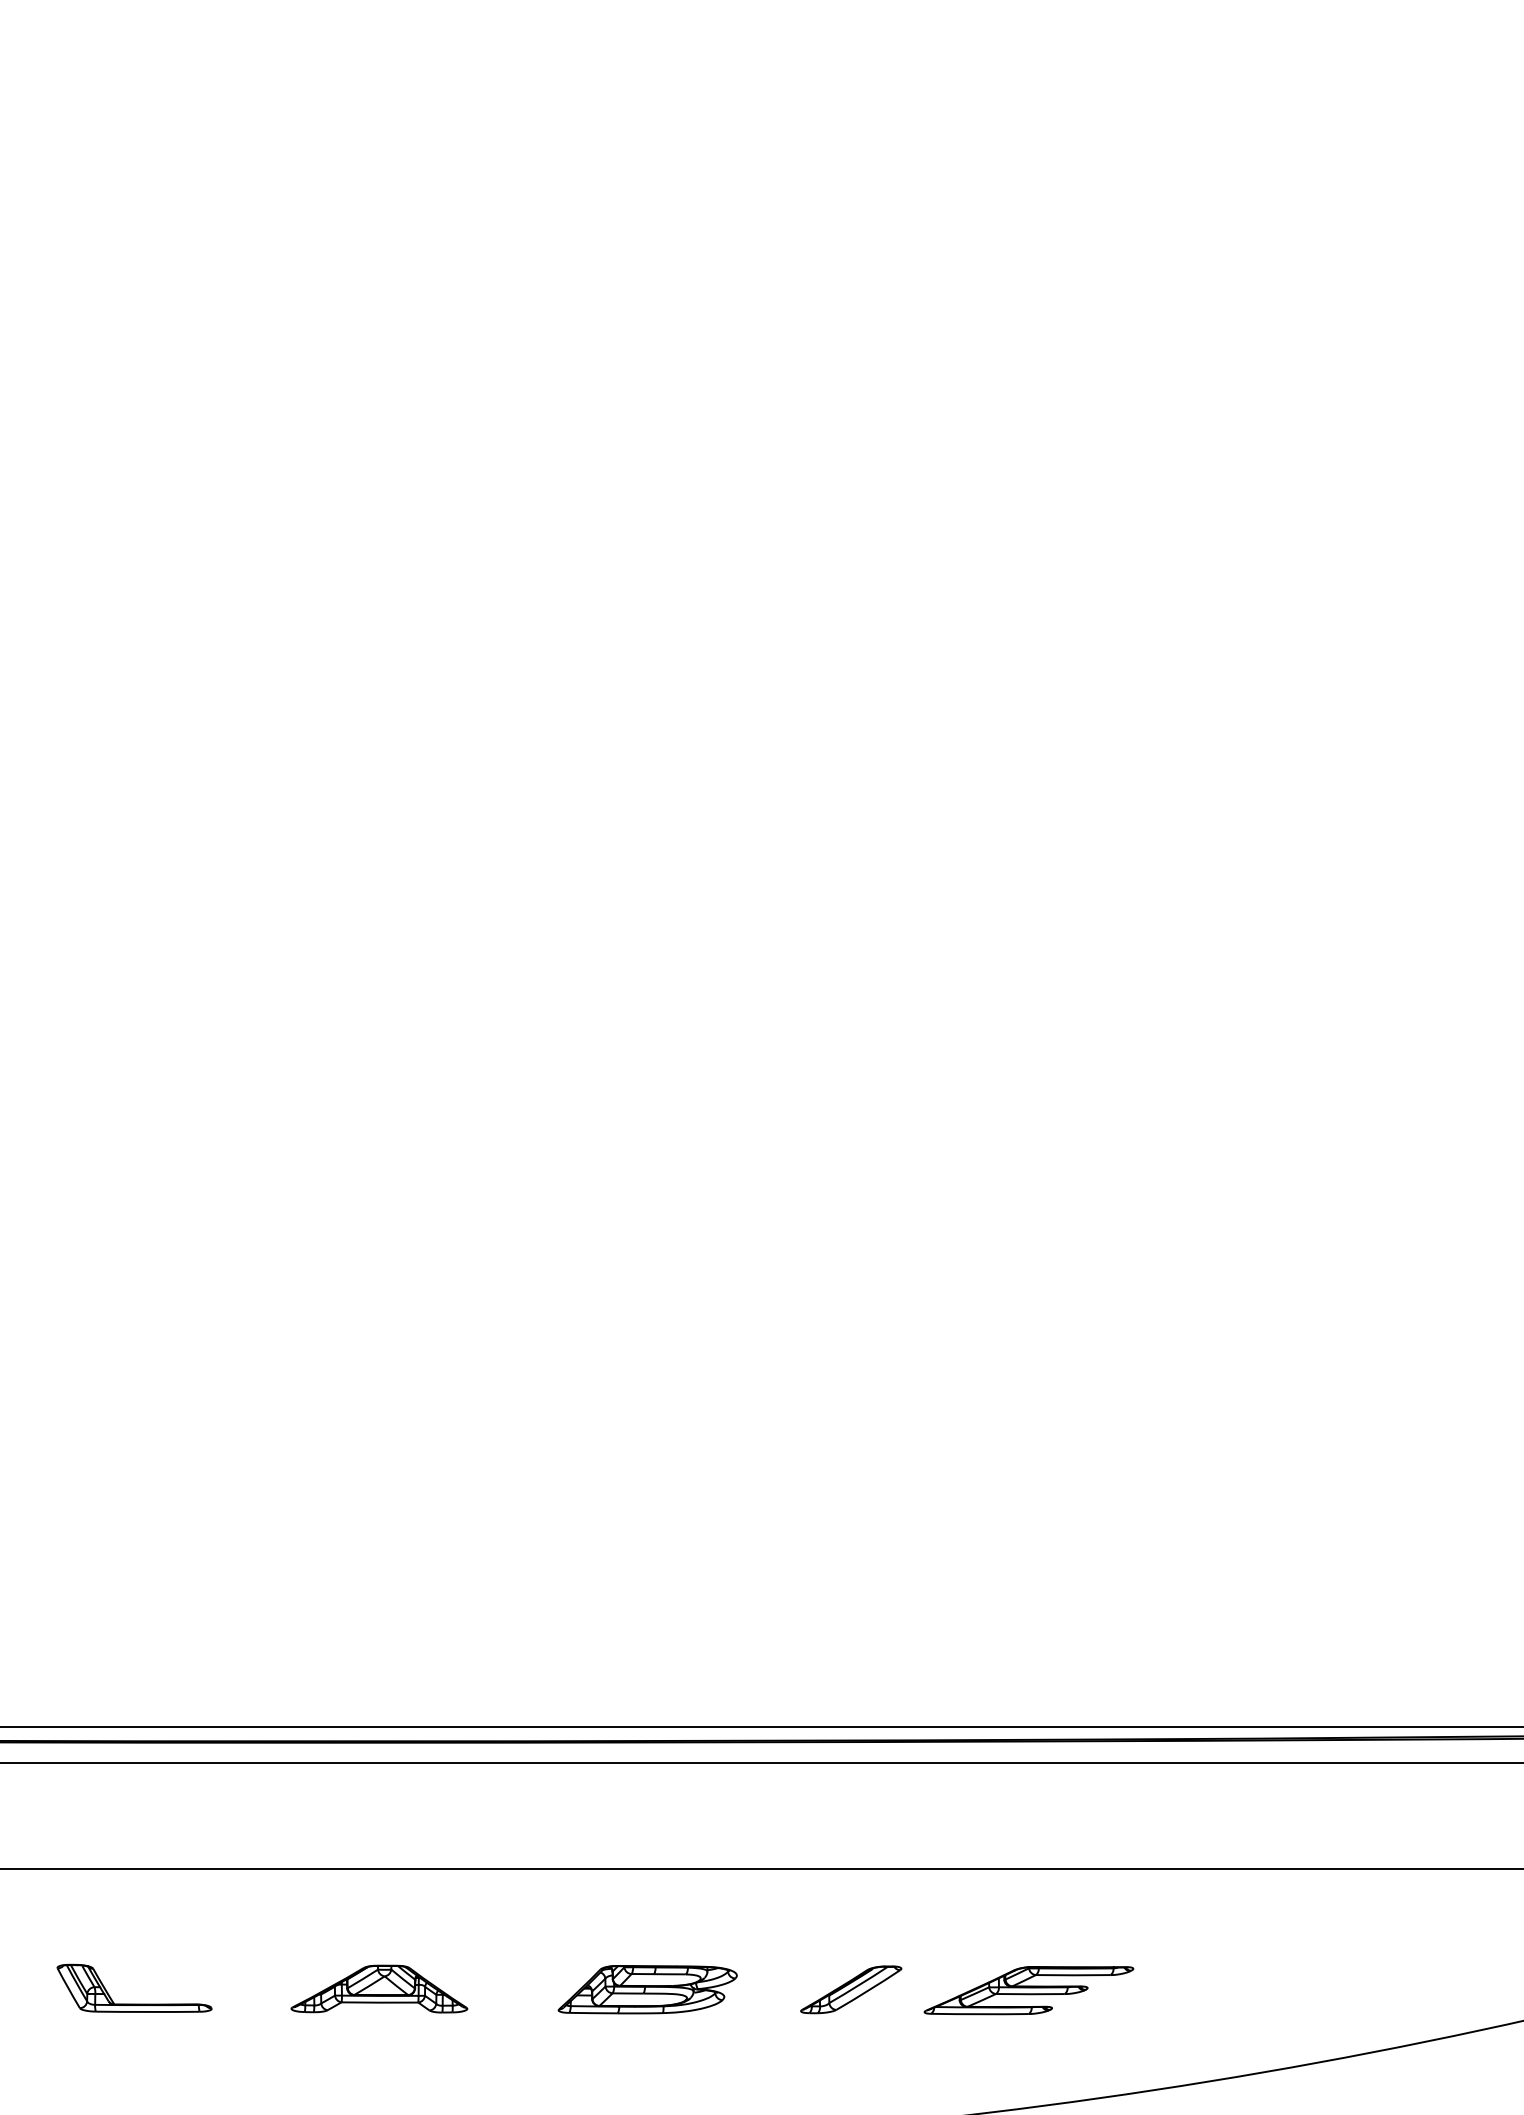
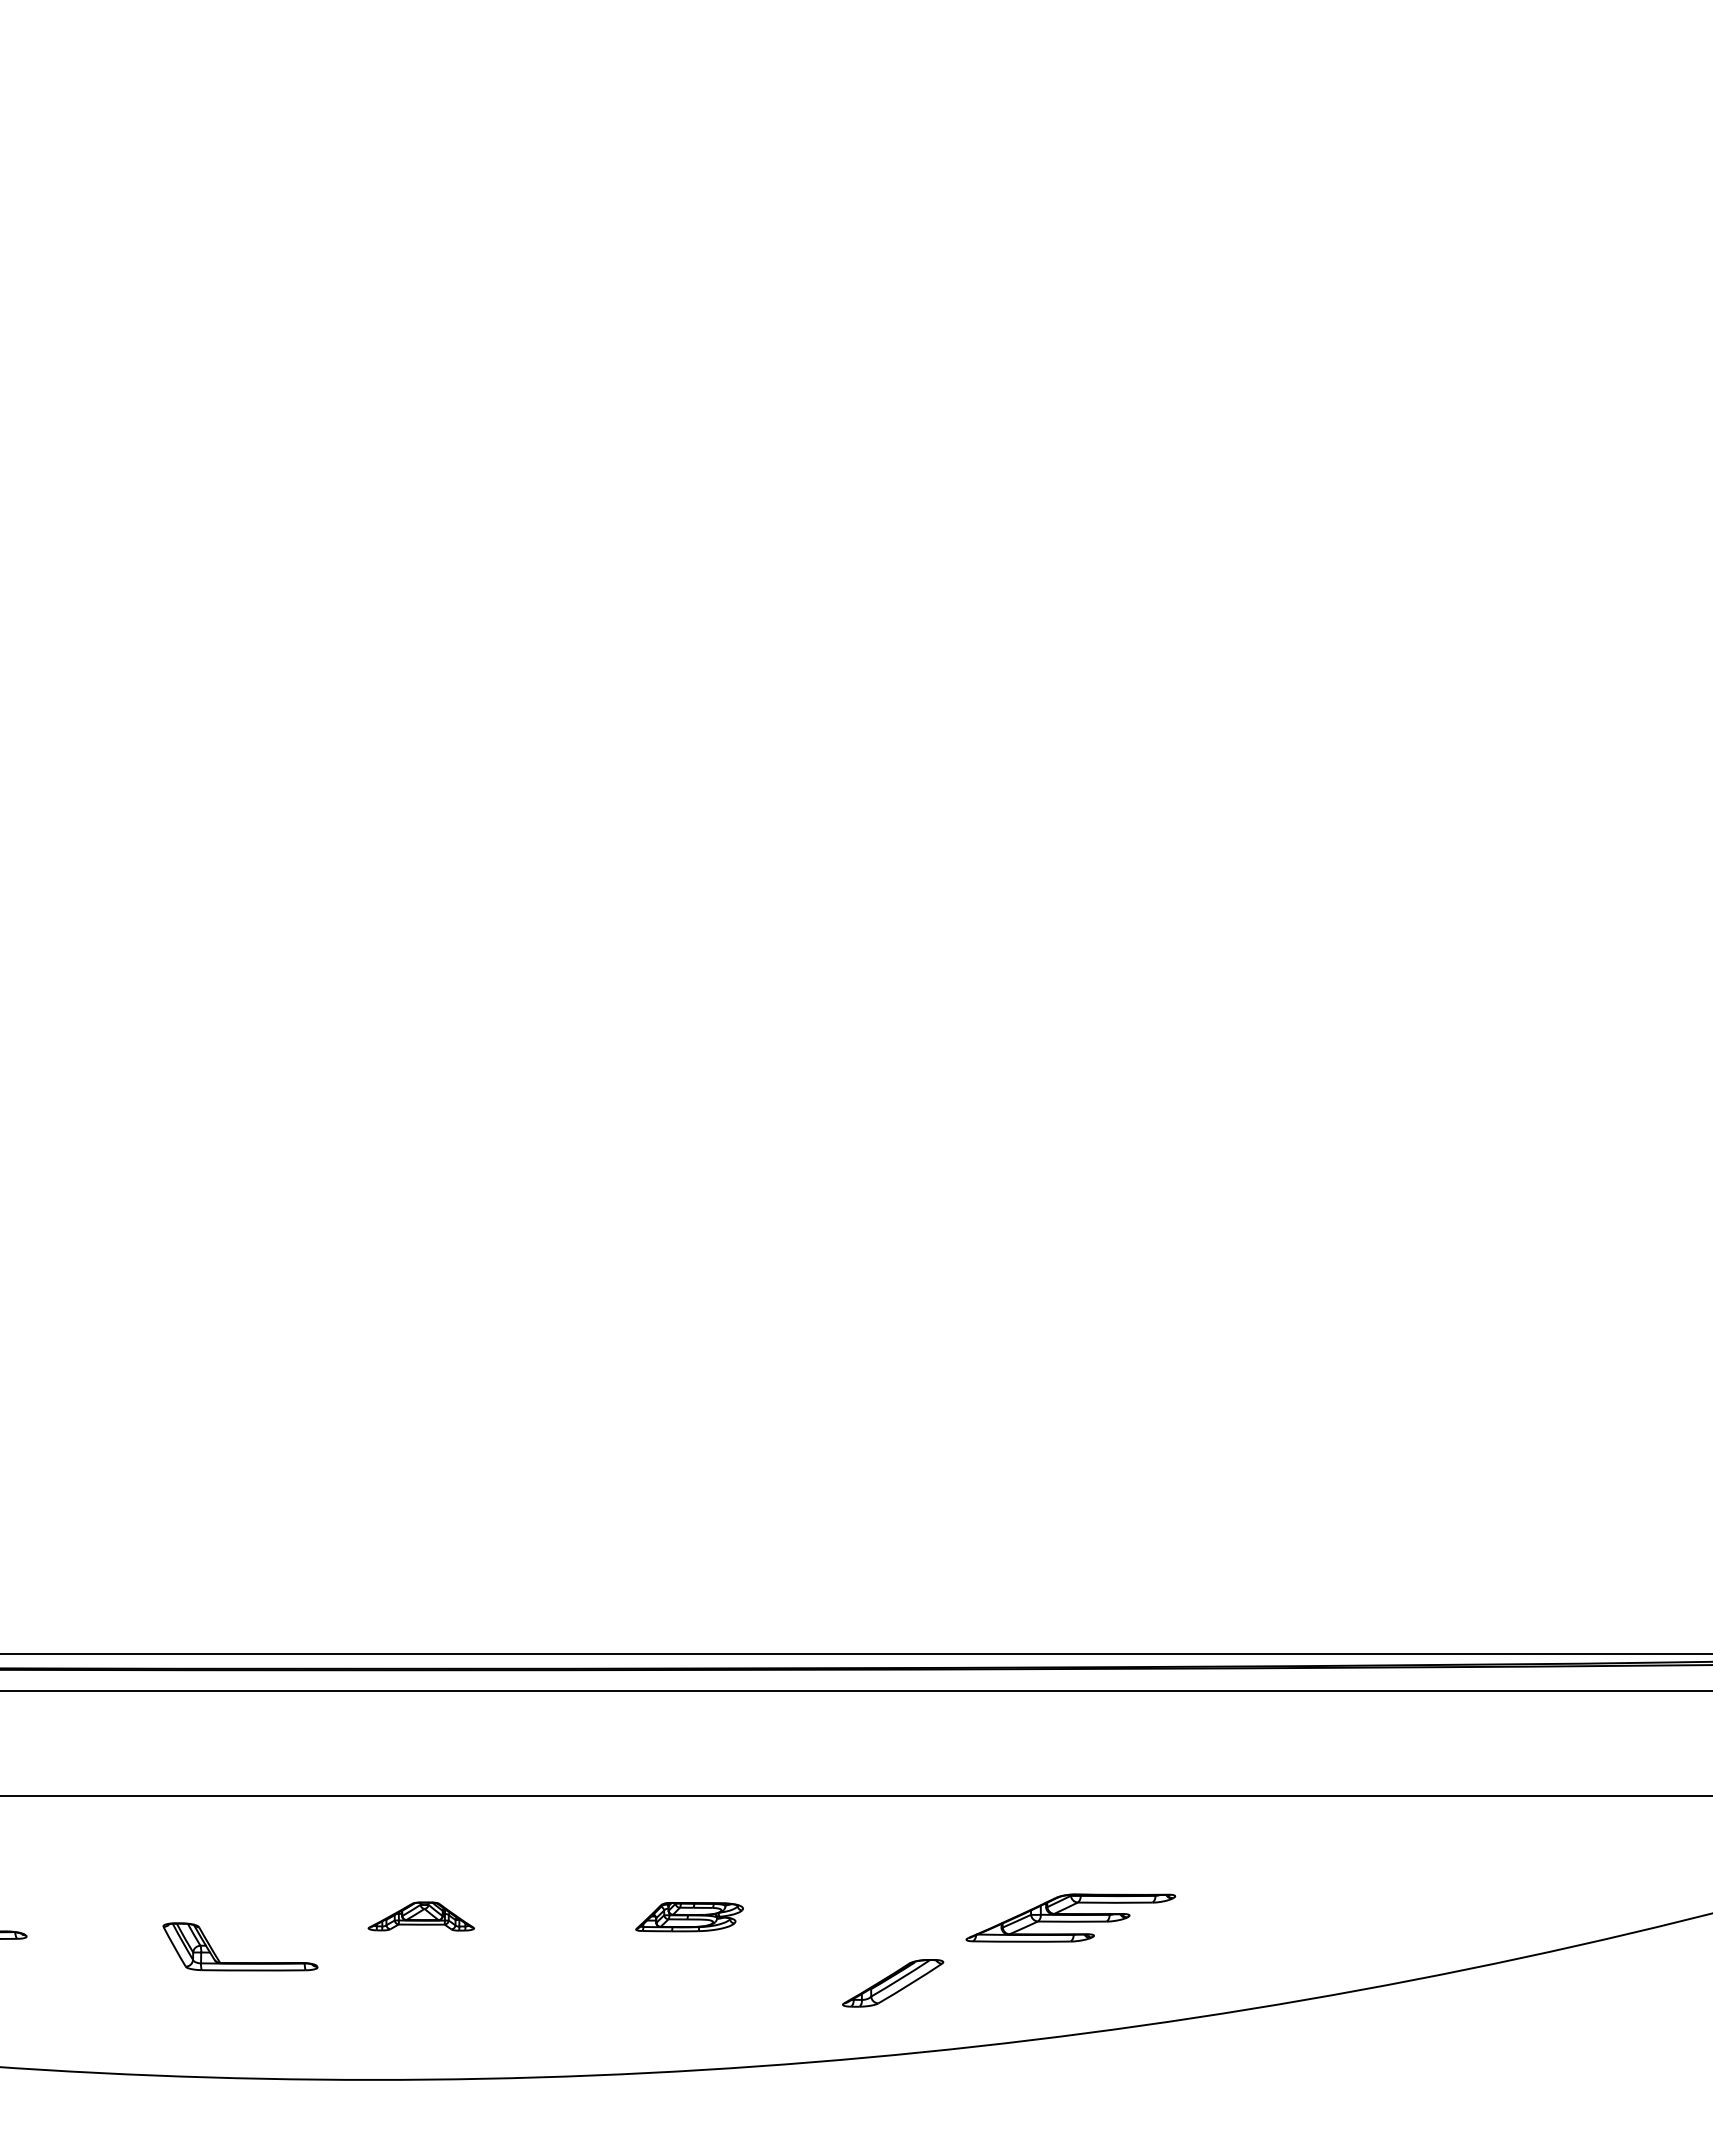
part: (379, 1988) -> (421, 1916), size x0.6
part: (647, 1988) -> (689, 1916), size x0.6
part: (851, 1989) -> (893, 1983), moved
part: (134, 2003) -> (240, 1962), moved

